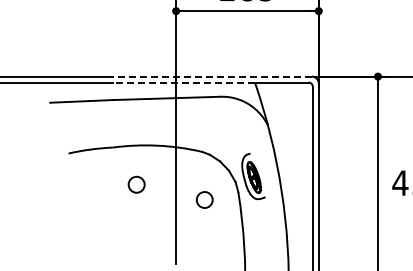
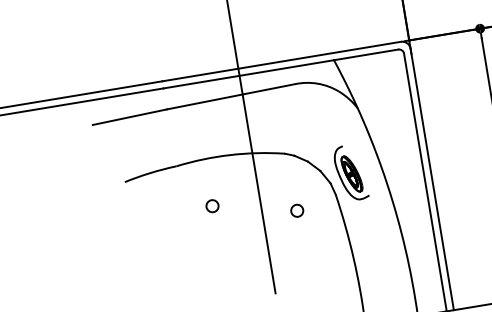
line: (212, 76) -> (281, 61), dashed -> solid
line: (183, 82) -> (248, 74), dashed -> solid
part: (136, 184) -> (212, 205), size x0.62
part: (204, 199) -> (296, 210), size x0.62

